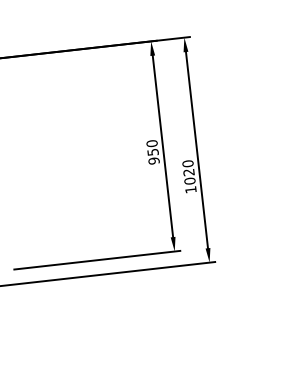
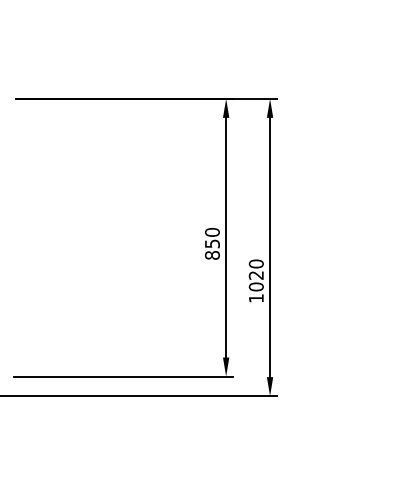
text: (154, 161) -> (212, 255), 950 -> 850

